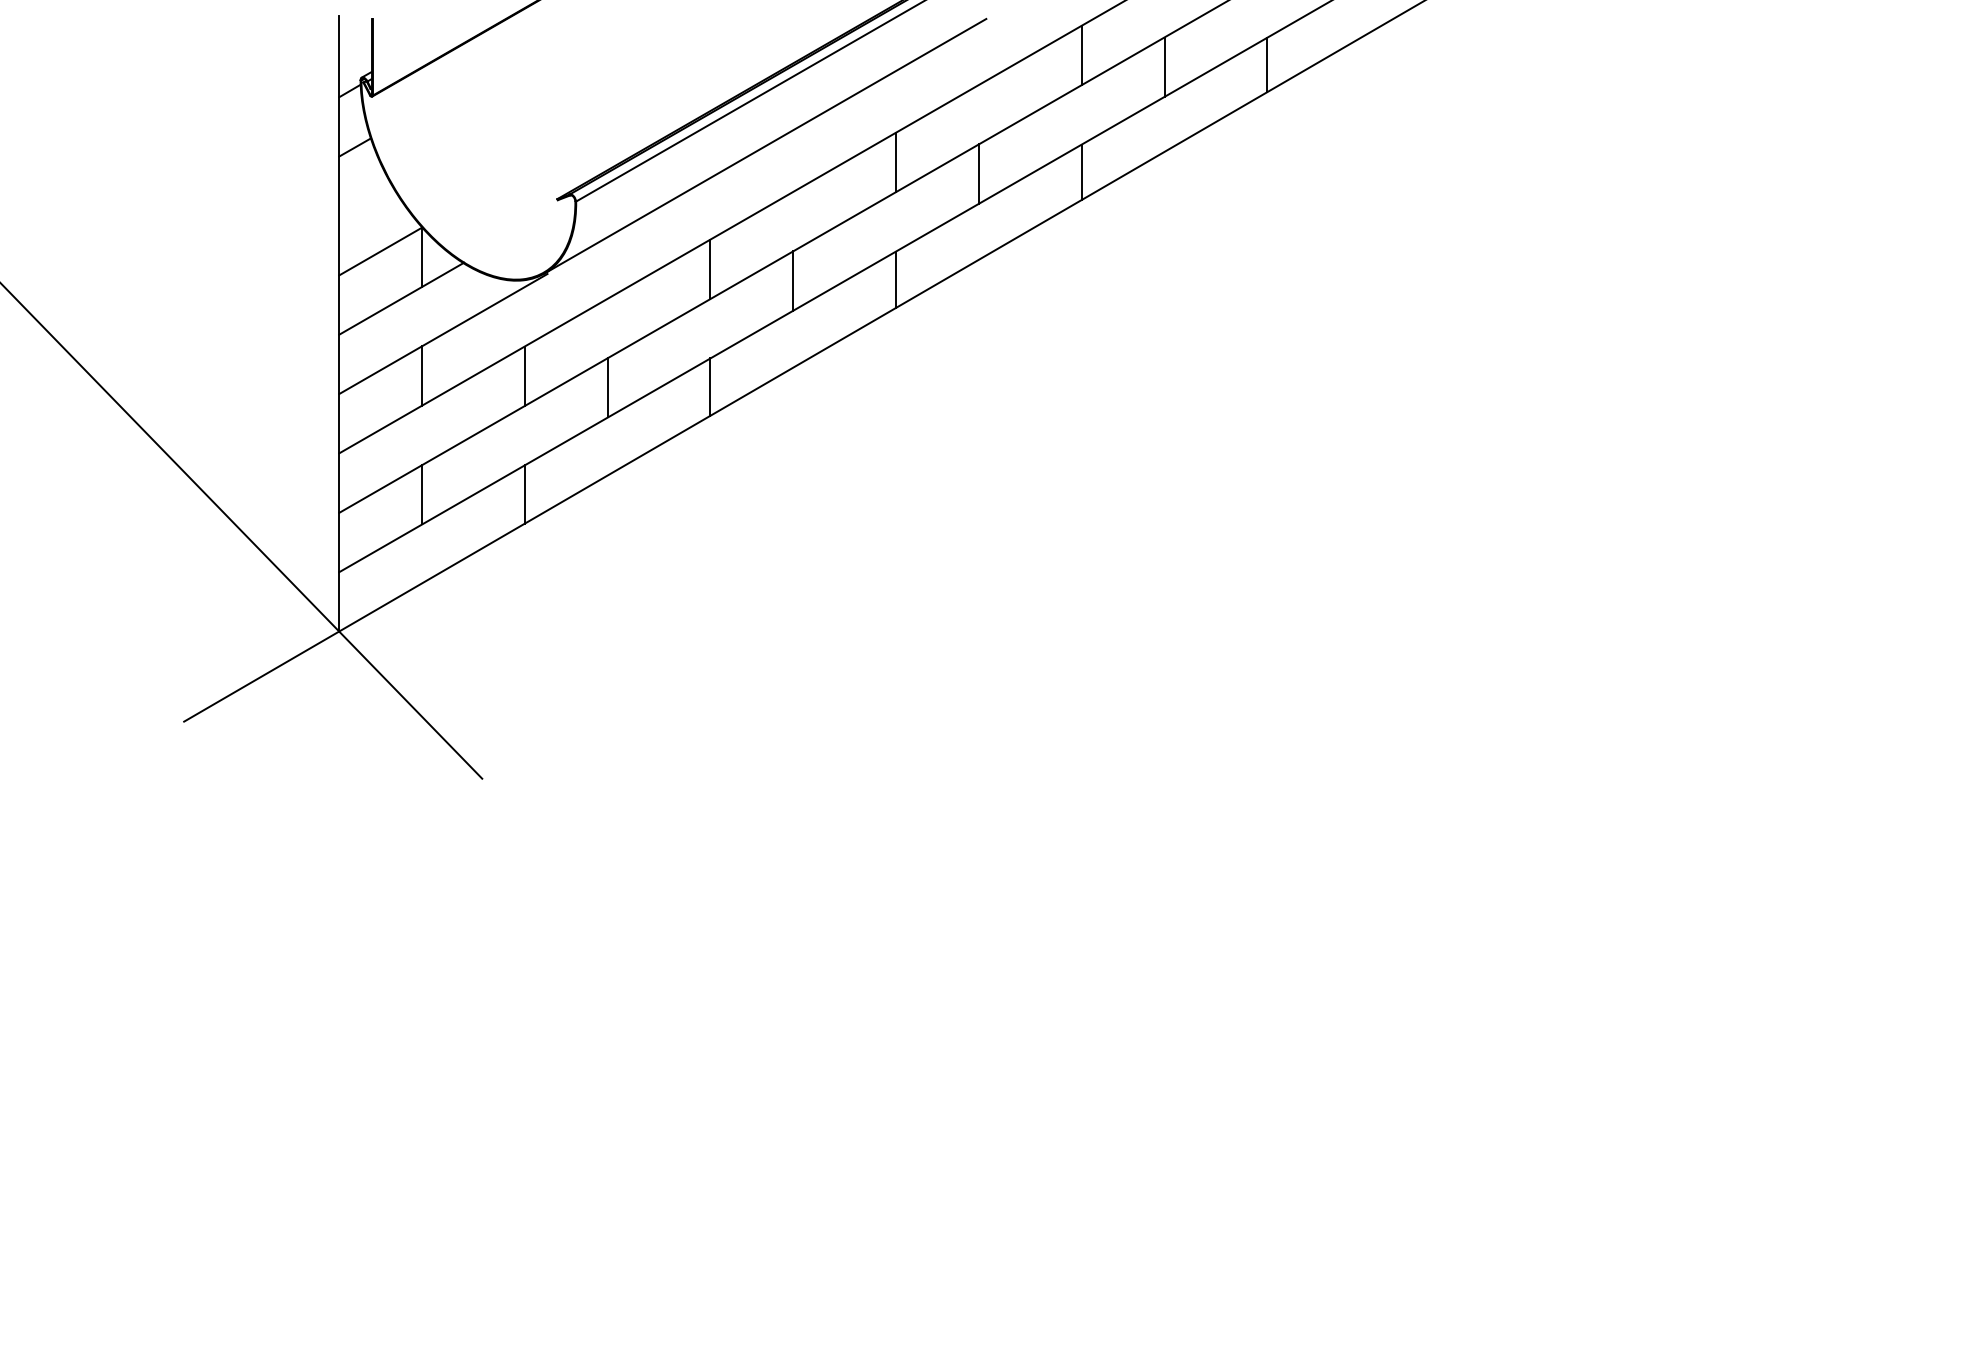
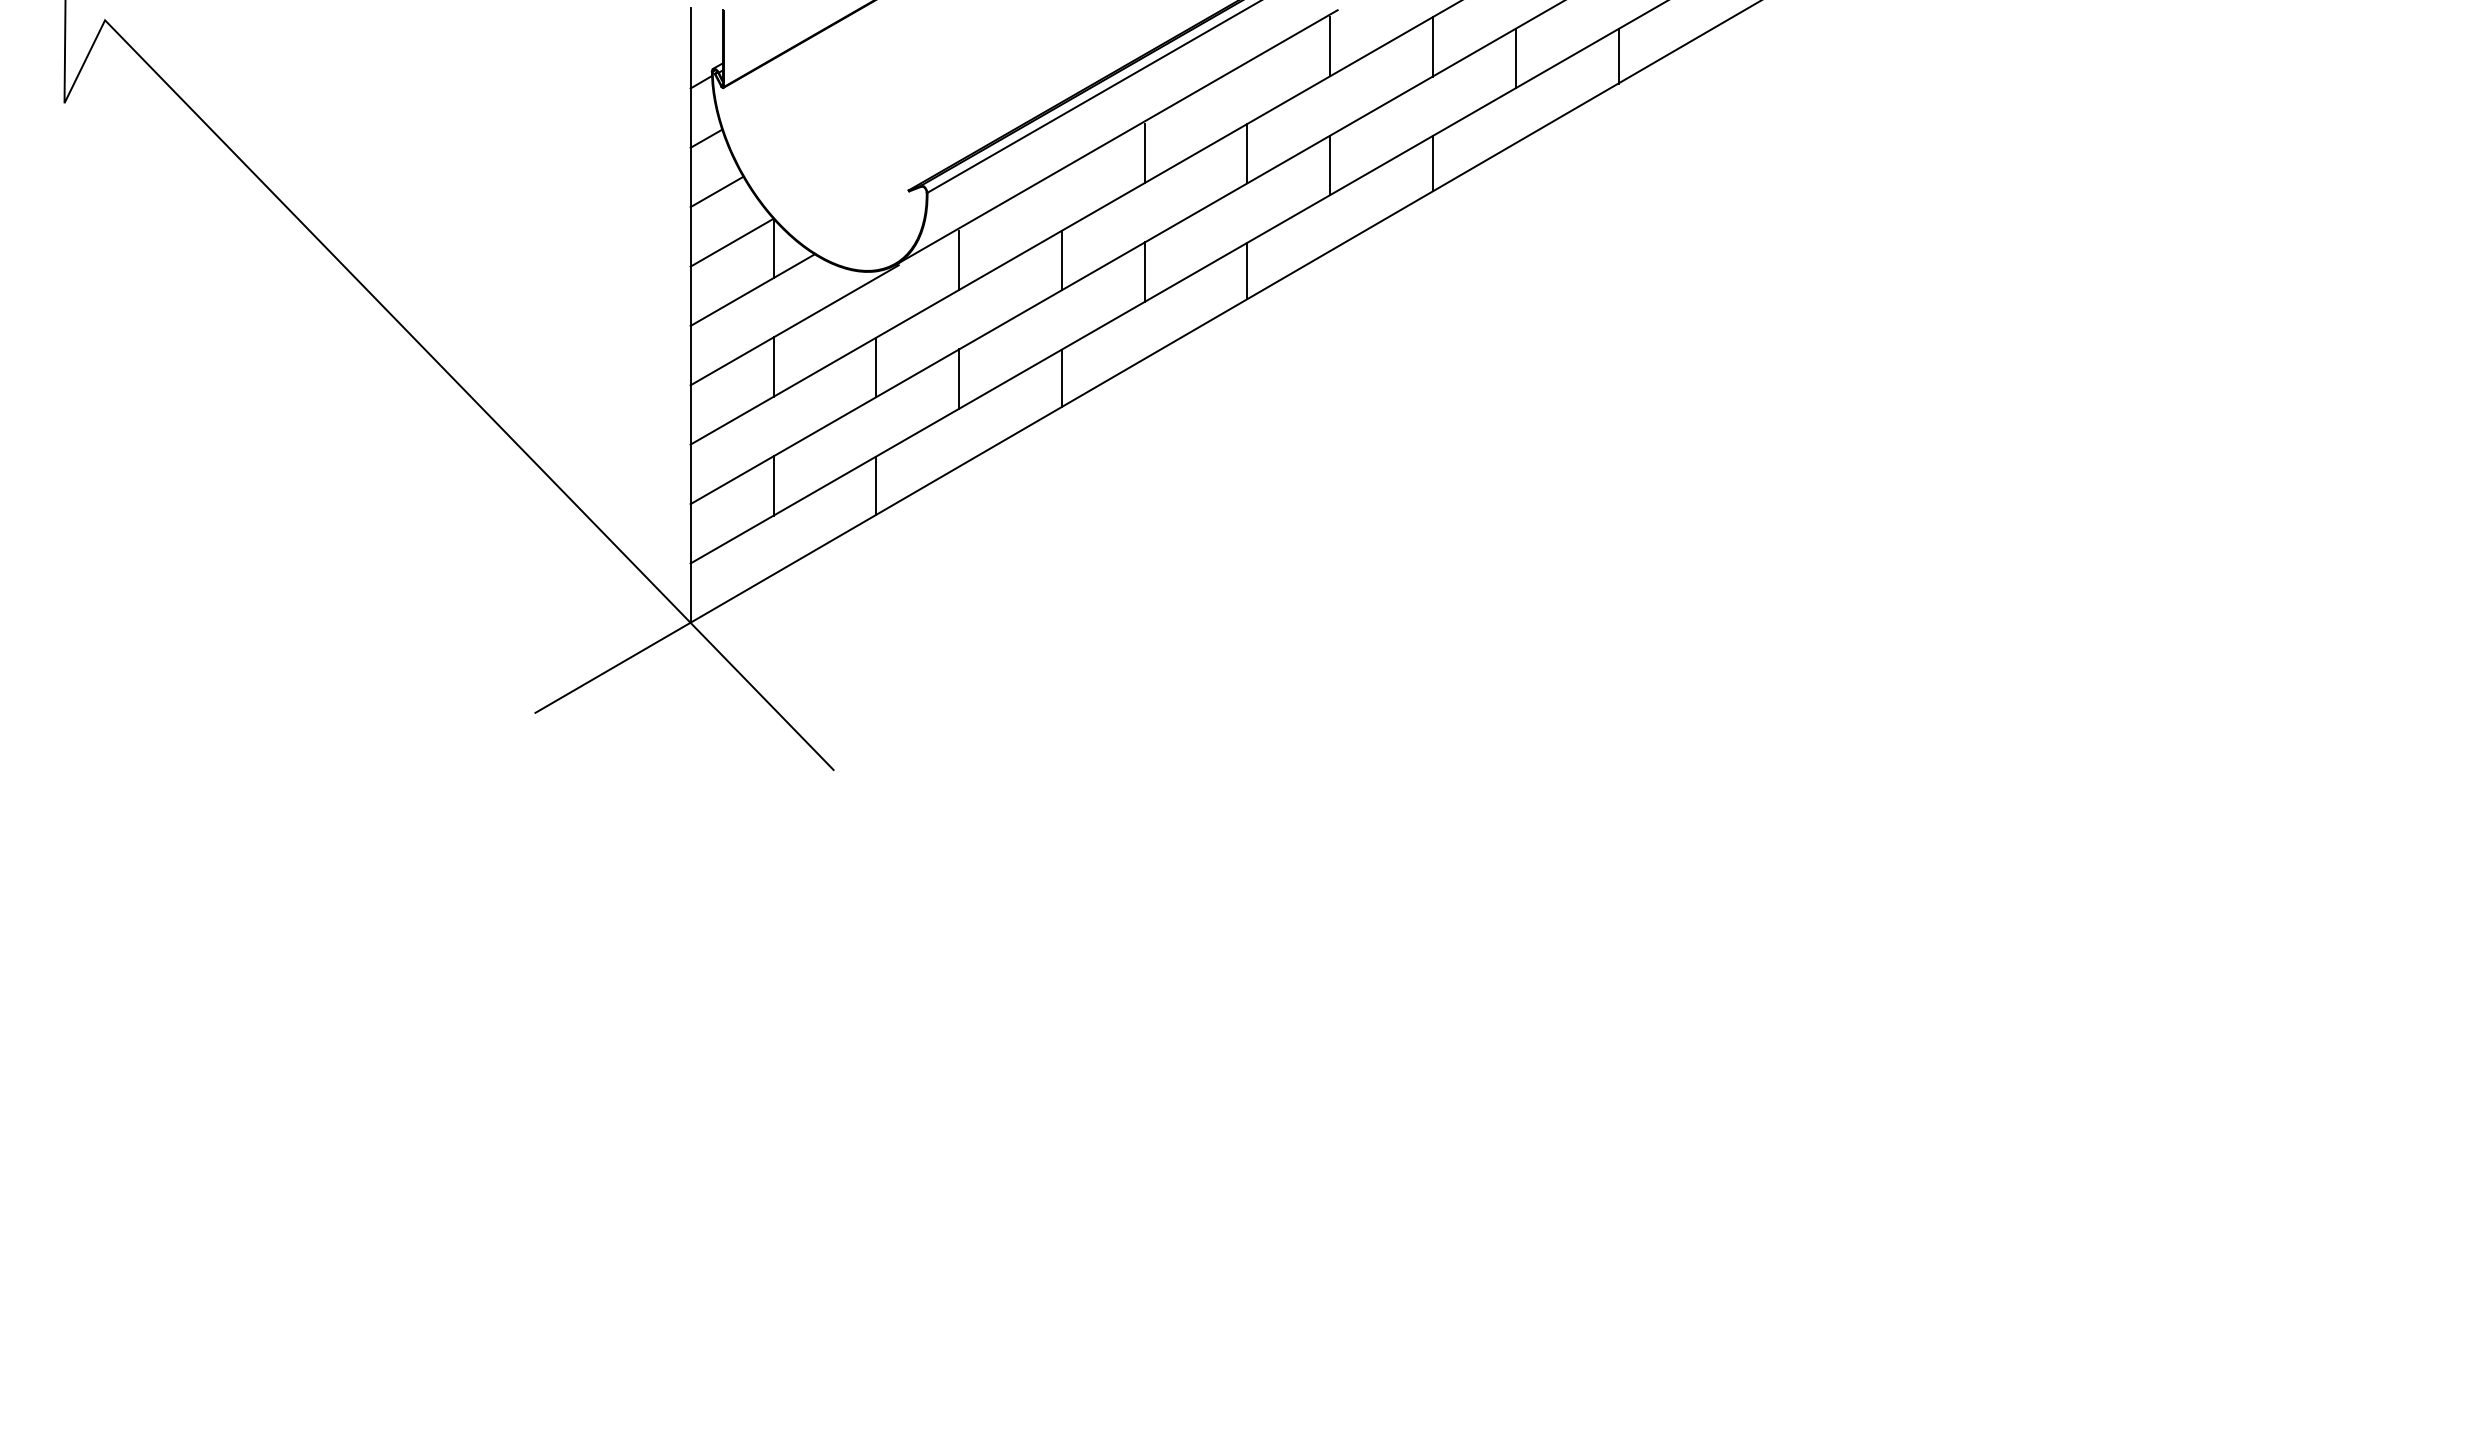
line: (979, 55) -> (1330, 46), added
line: (793, 162) -> (1144, 153), added
line: (365, 200) -> (716, 191), added
line: (607, 269) -> (958, 260), added

